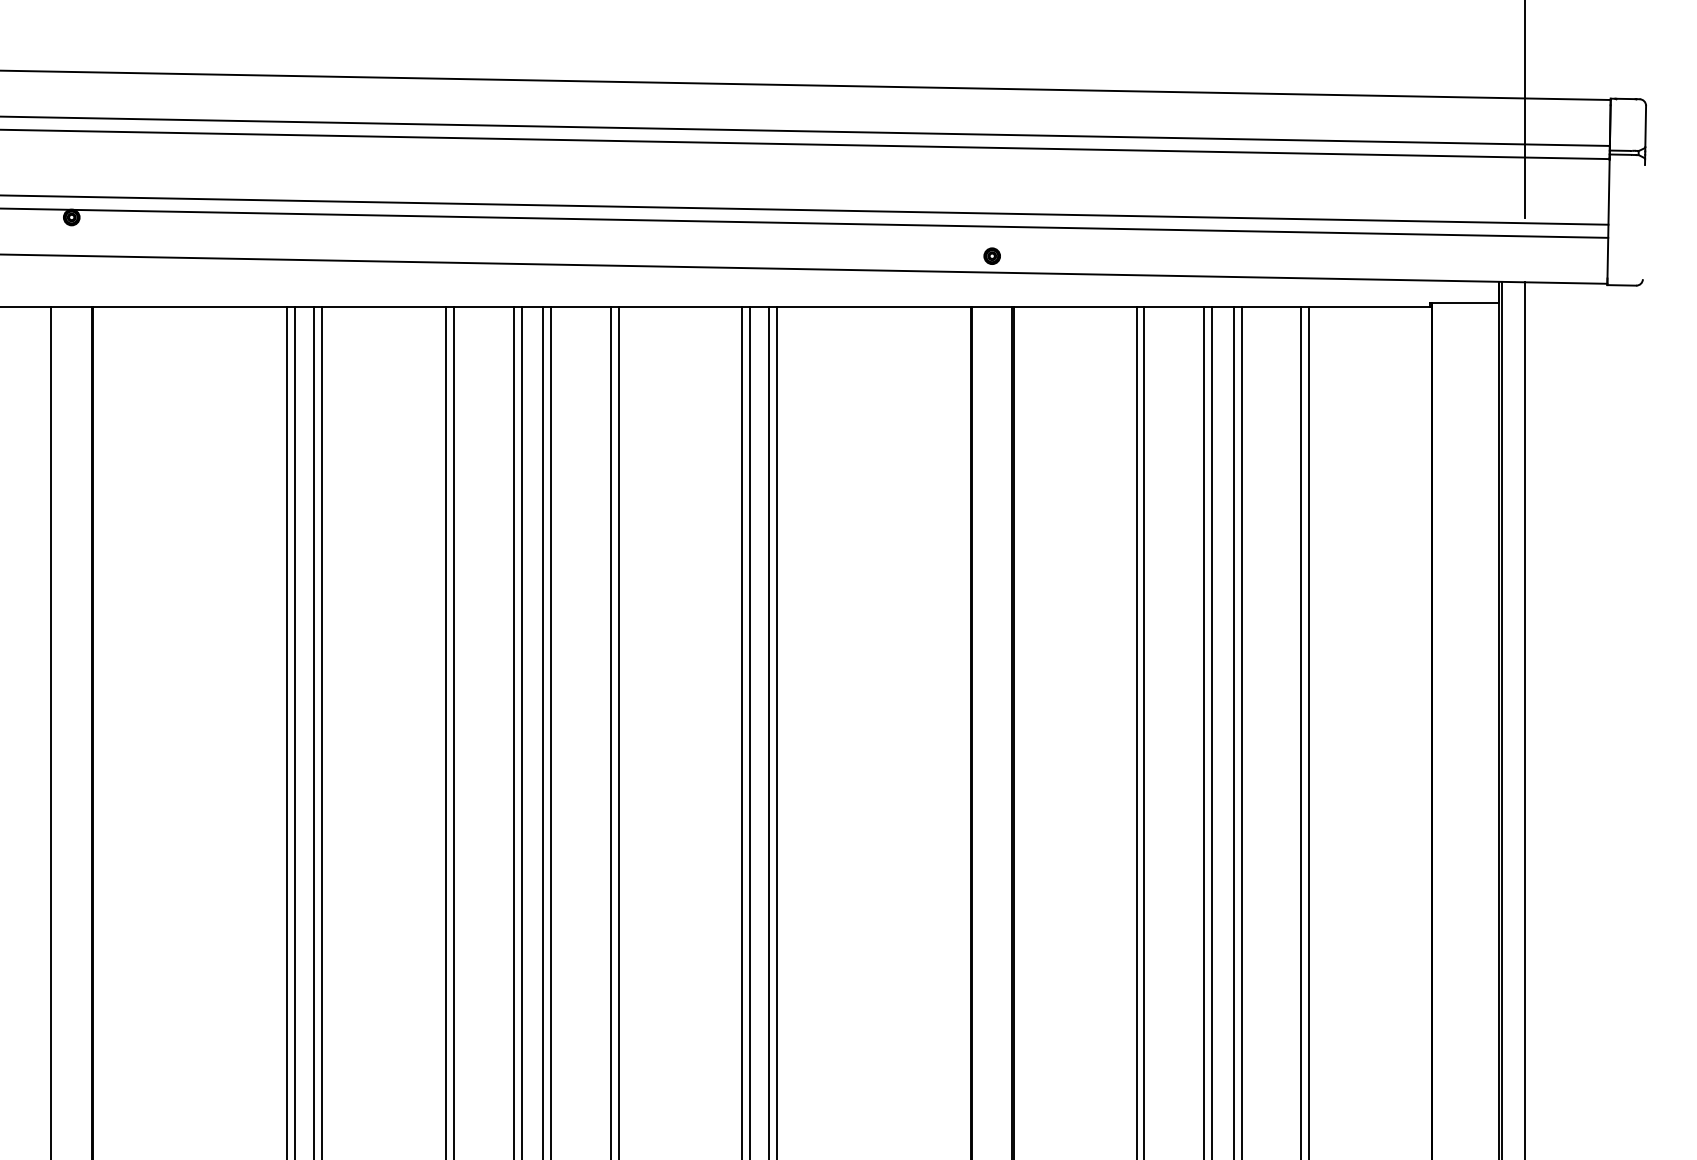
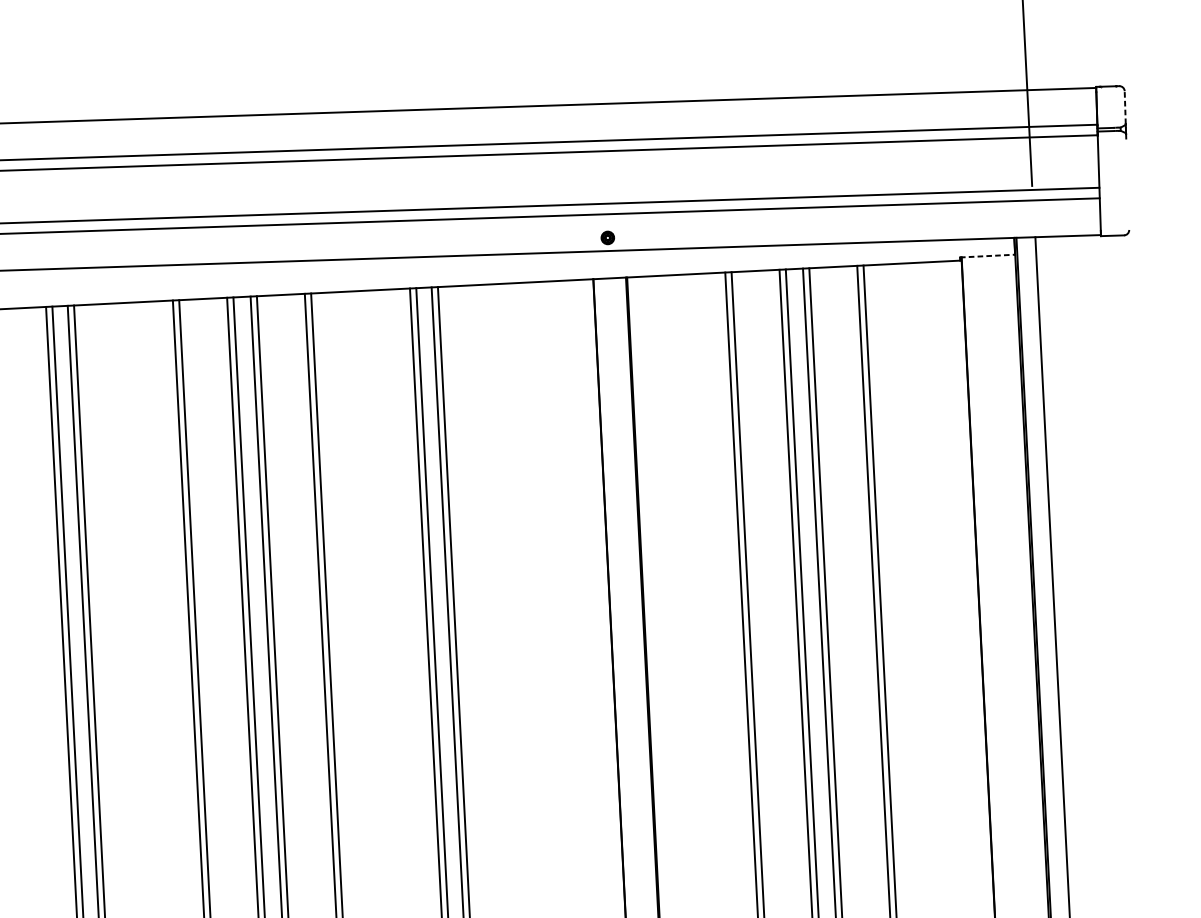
line: (1645, 126) -> (1125, 107), solid -> dashed
line: (1465, 302) -> (988, 255), solid -> dashed

